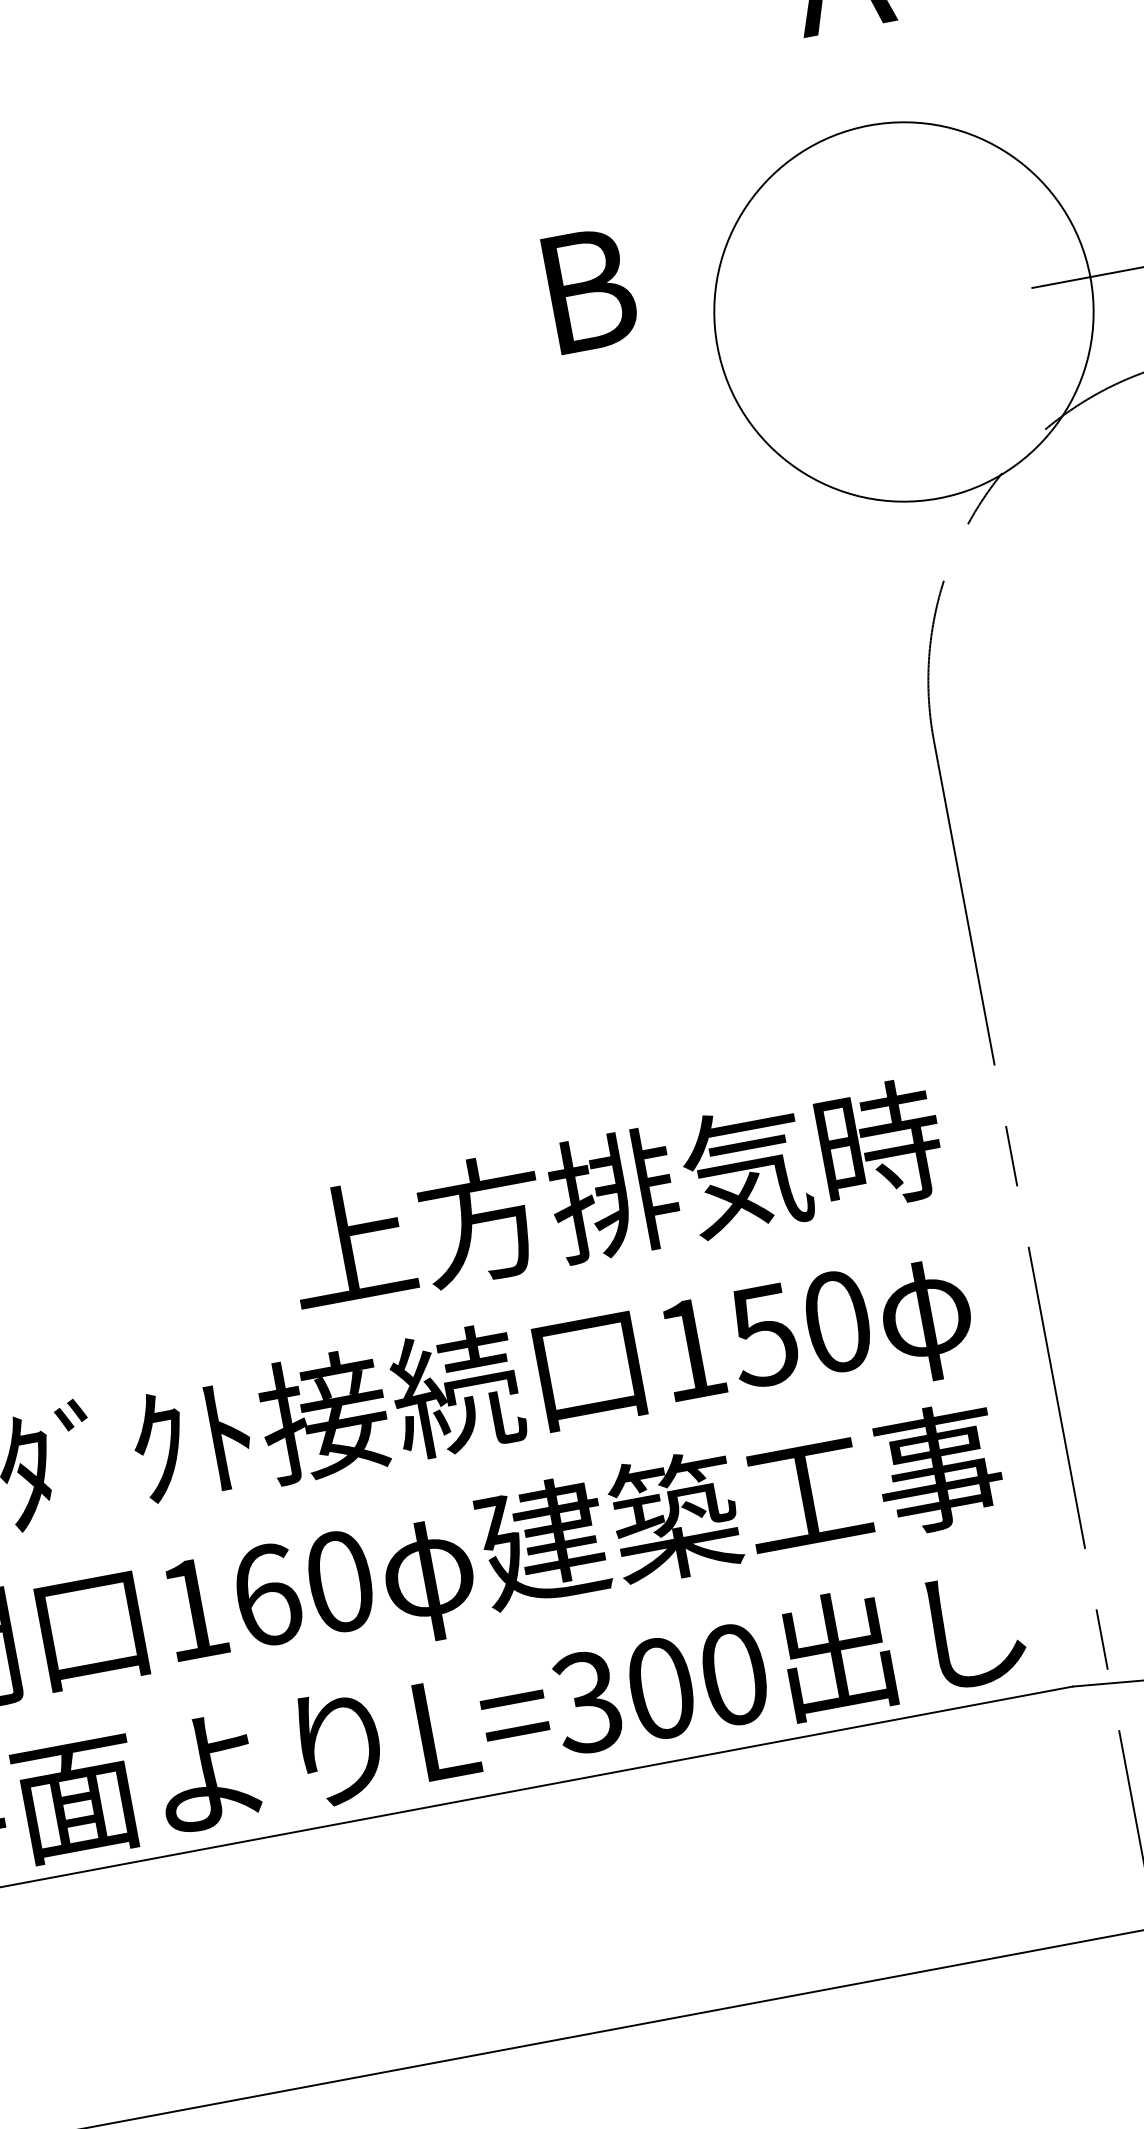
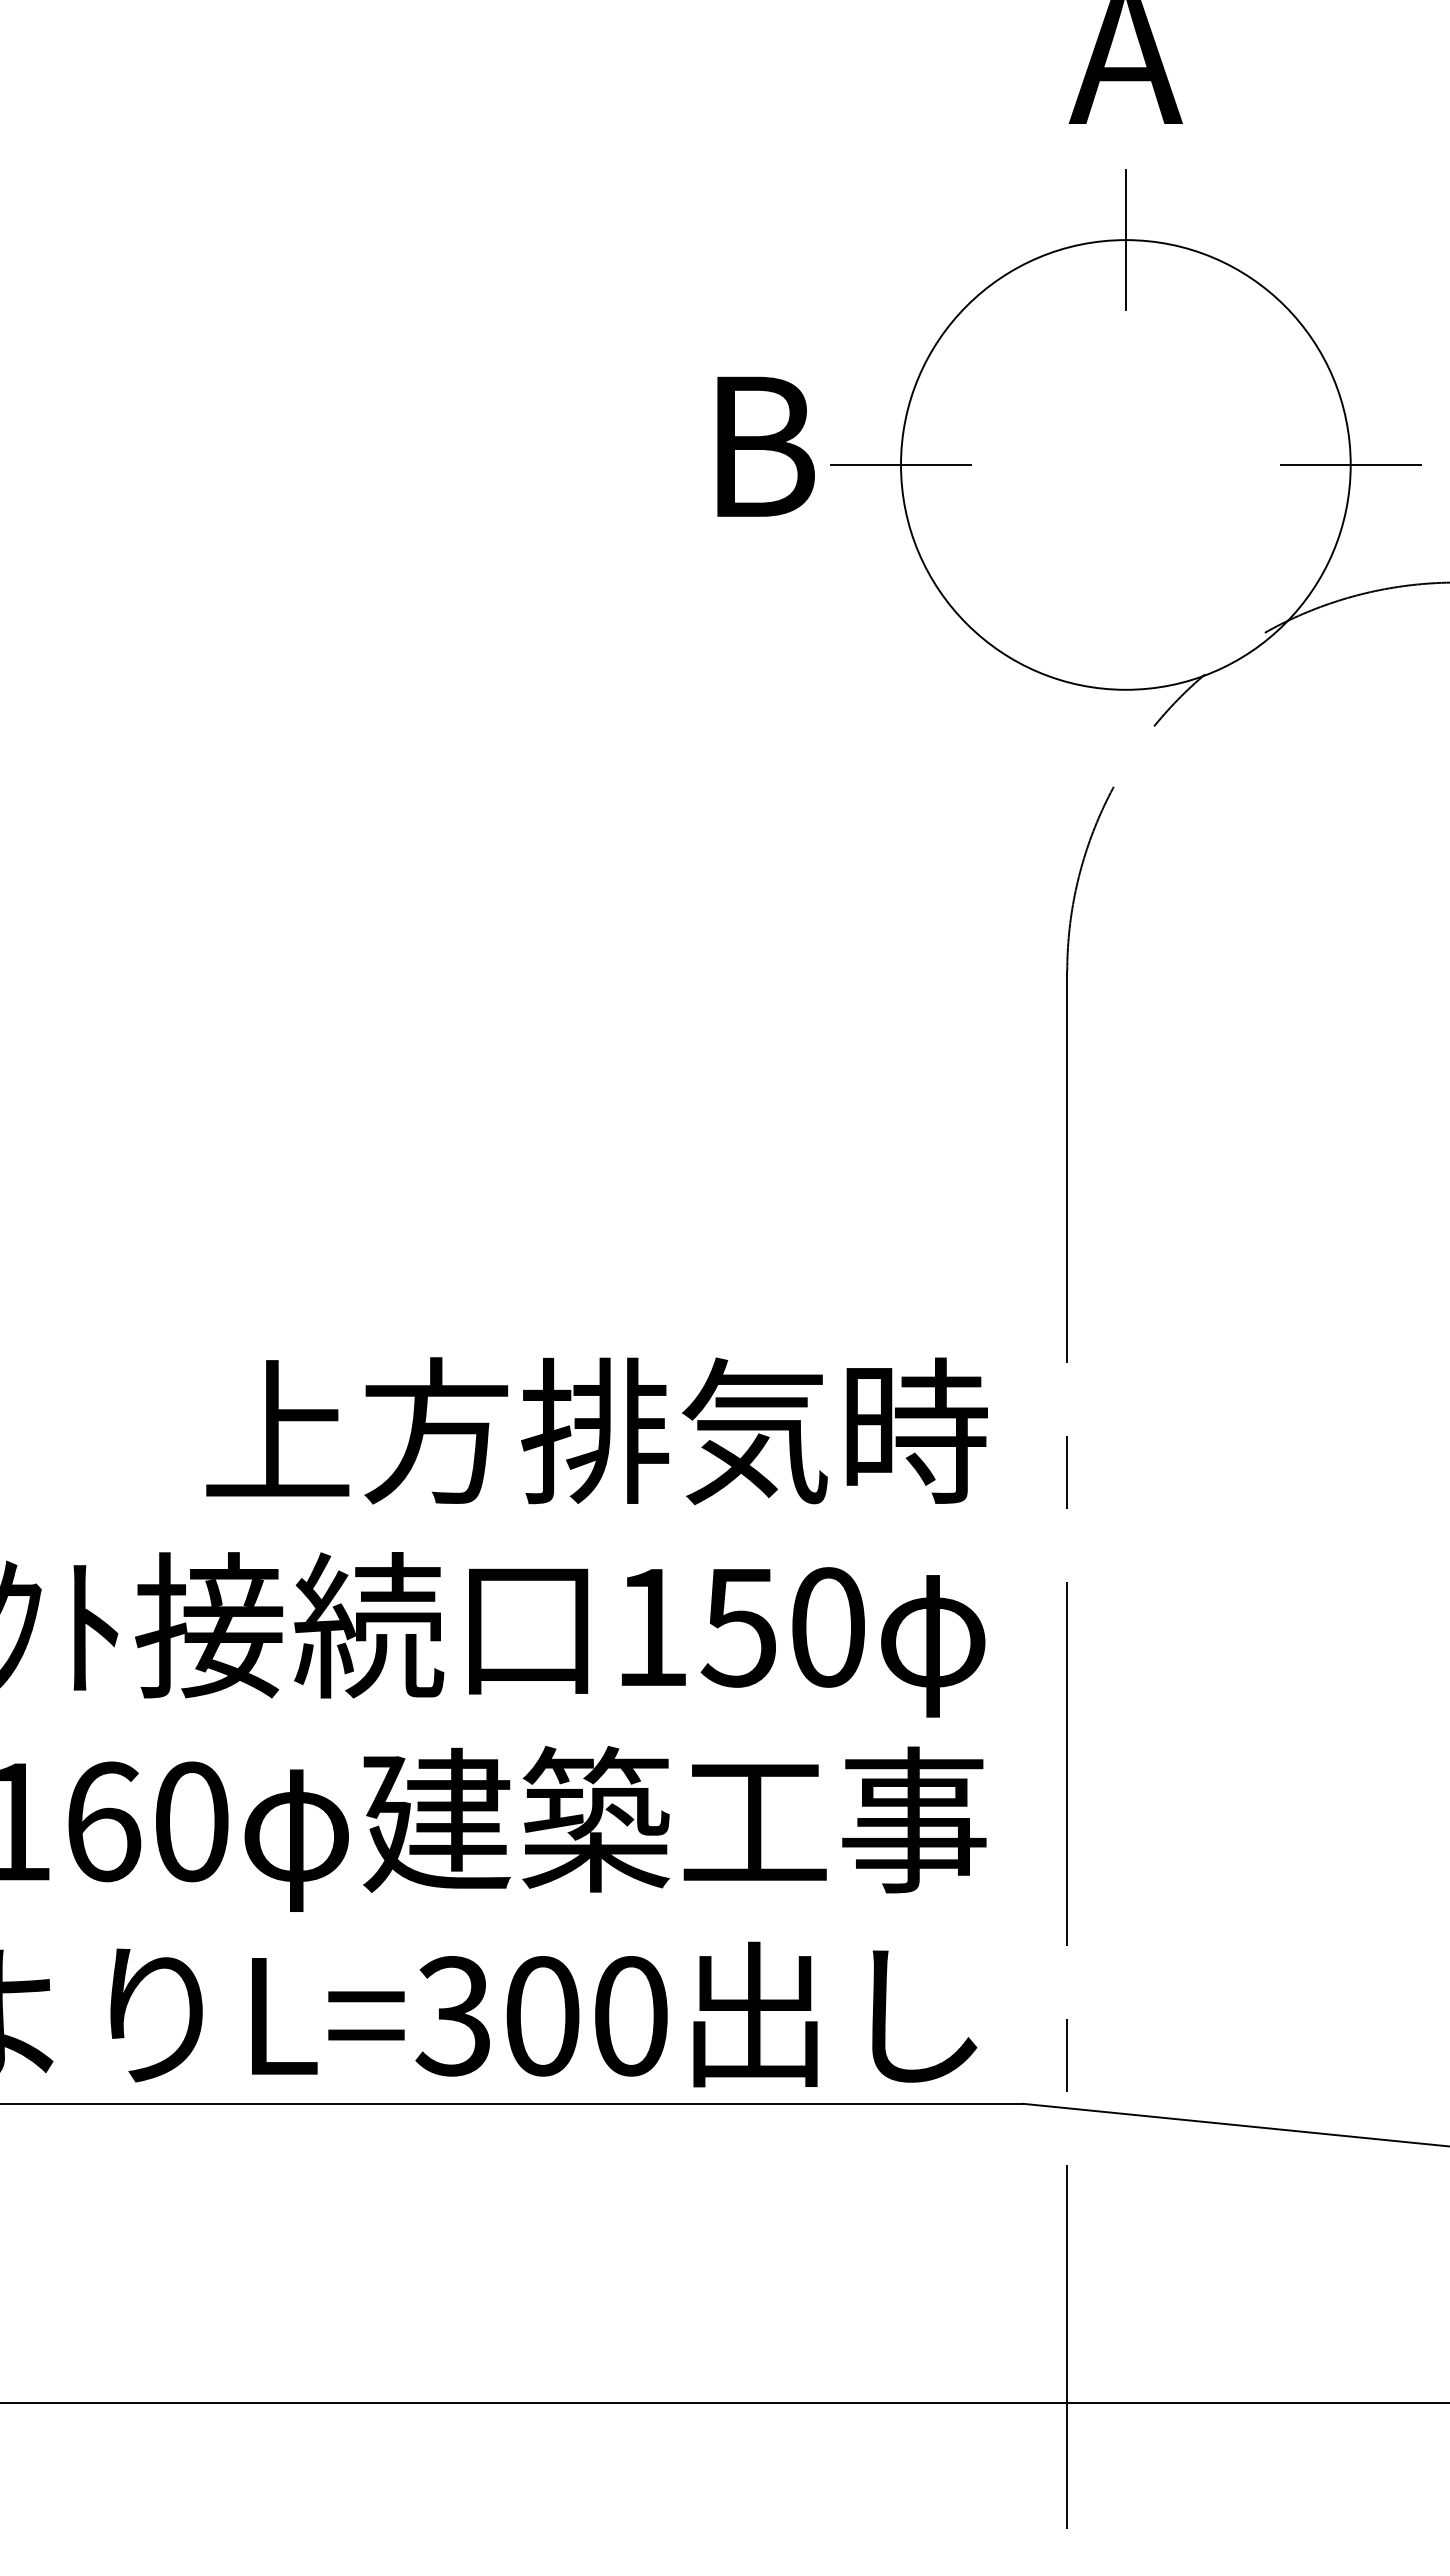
line: (868, 125) -> (1125, 240), added
text: (590, 289) -> (765, 446), moved
line: (717, 346) -> (900, 464), added

